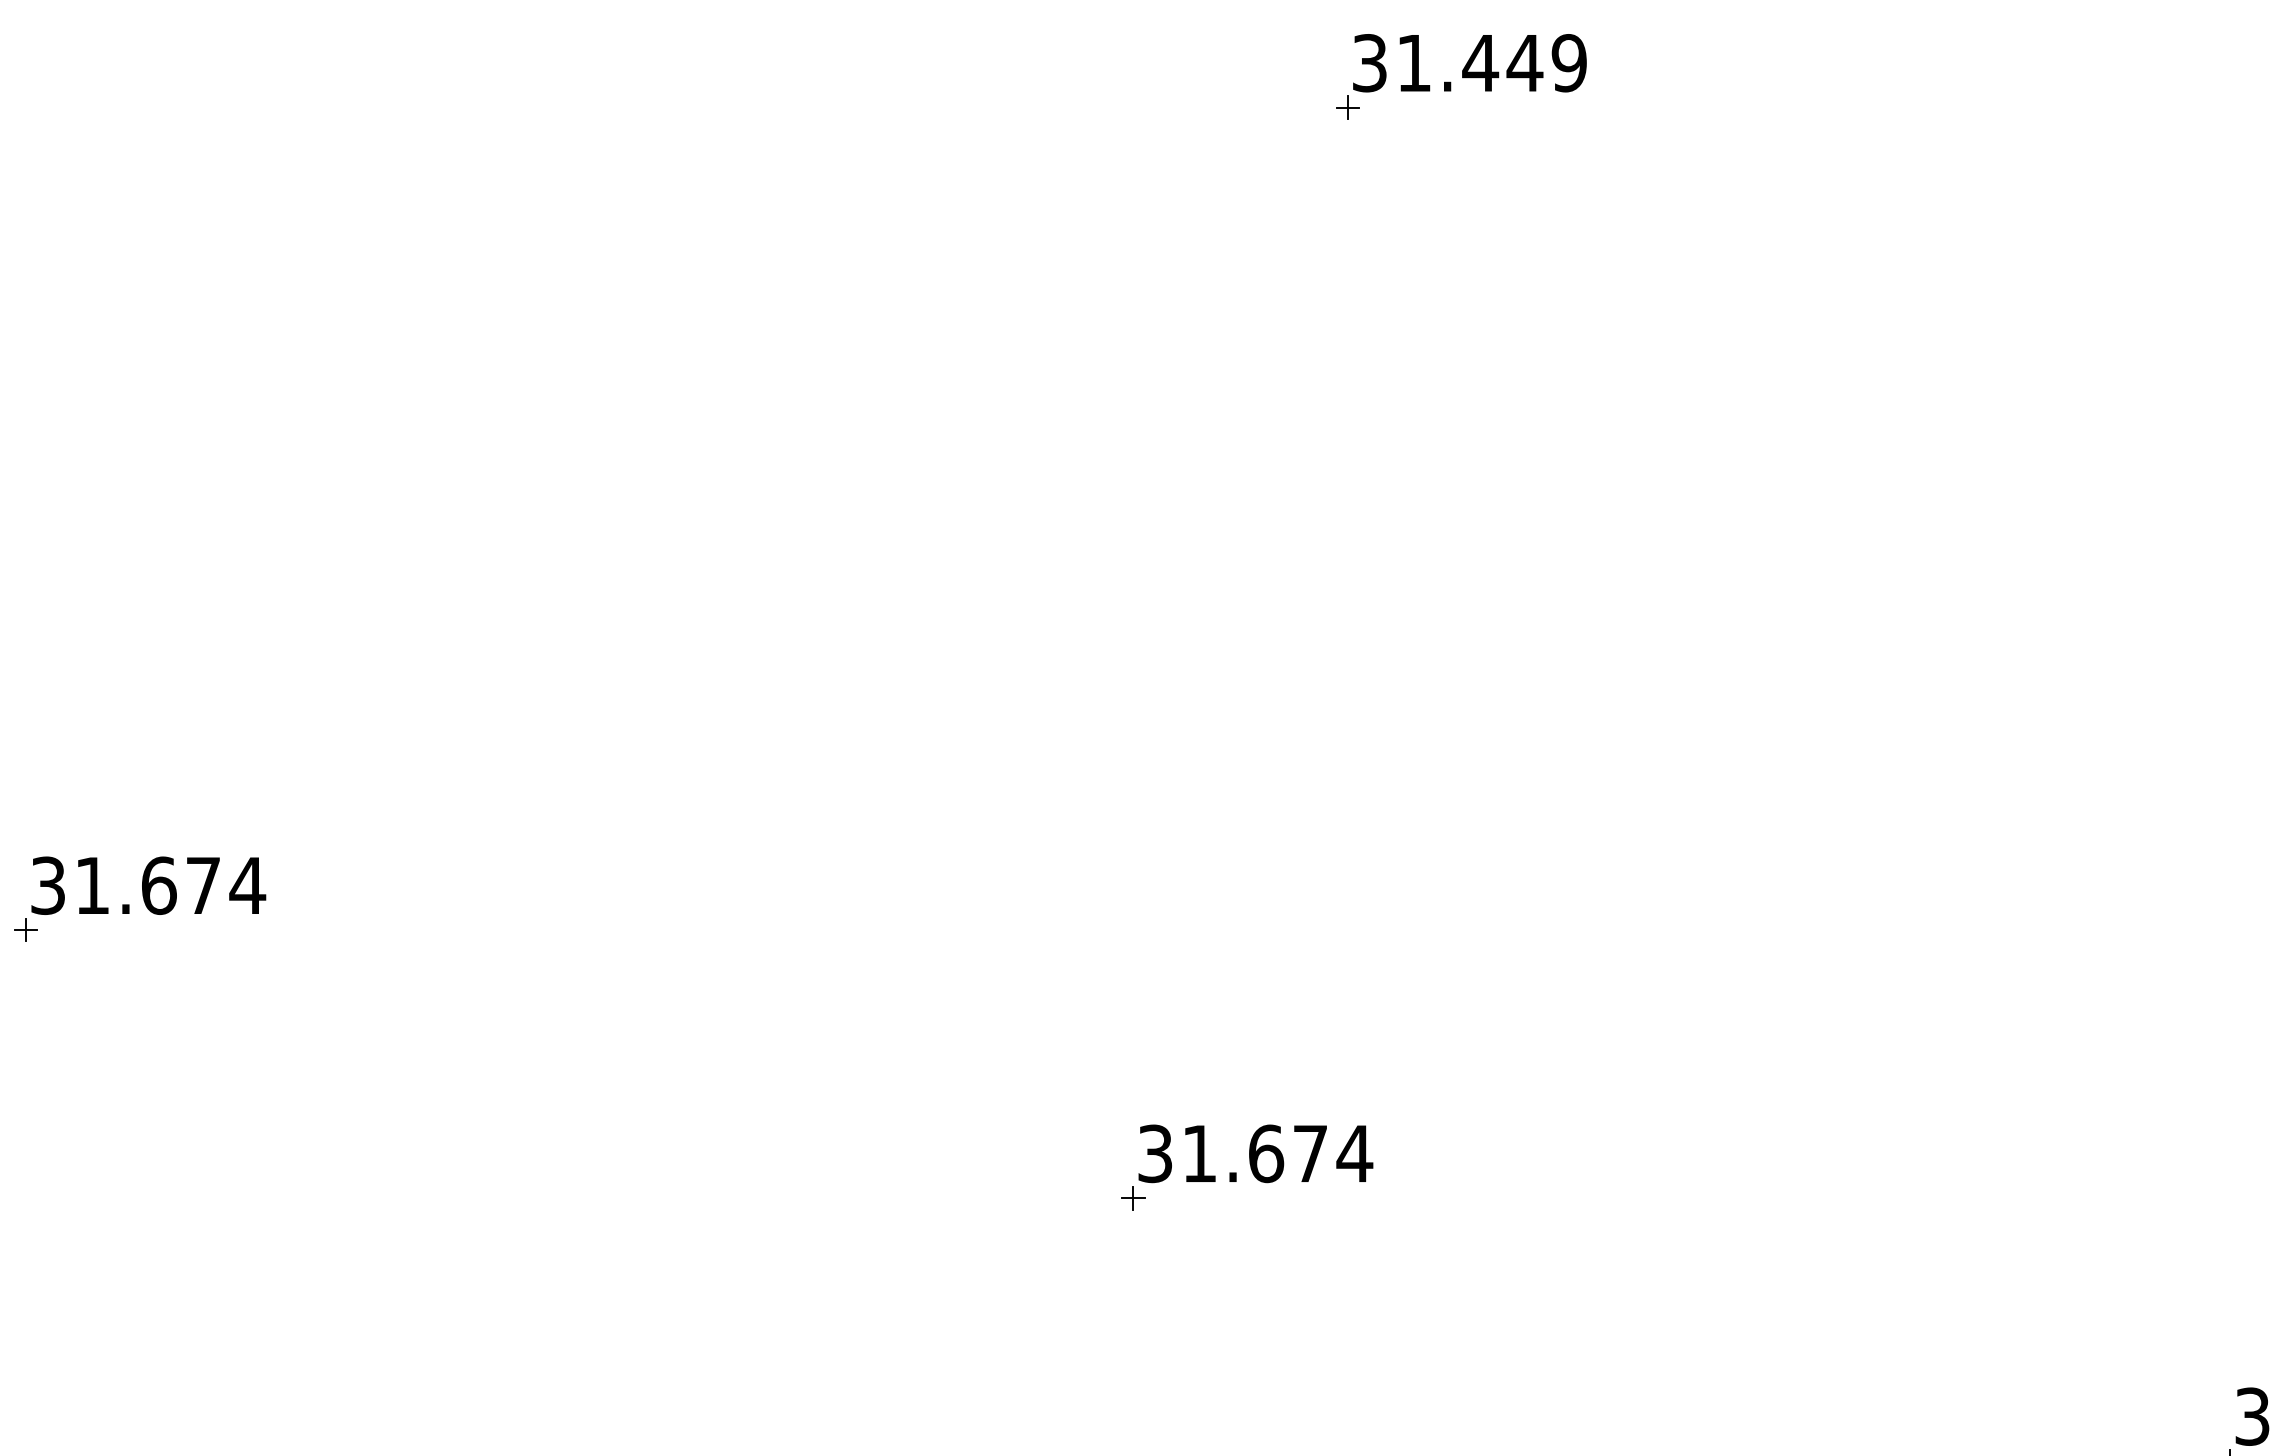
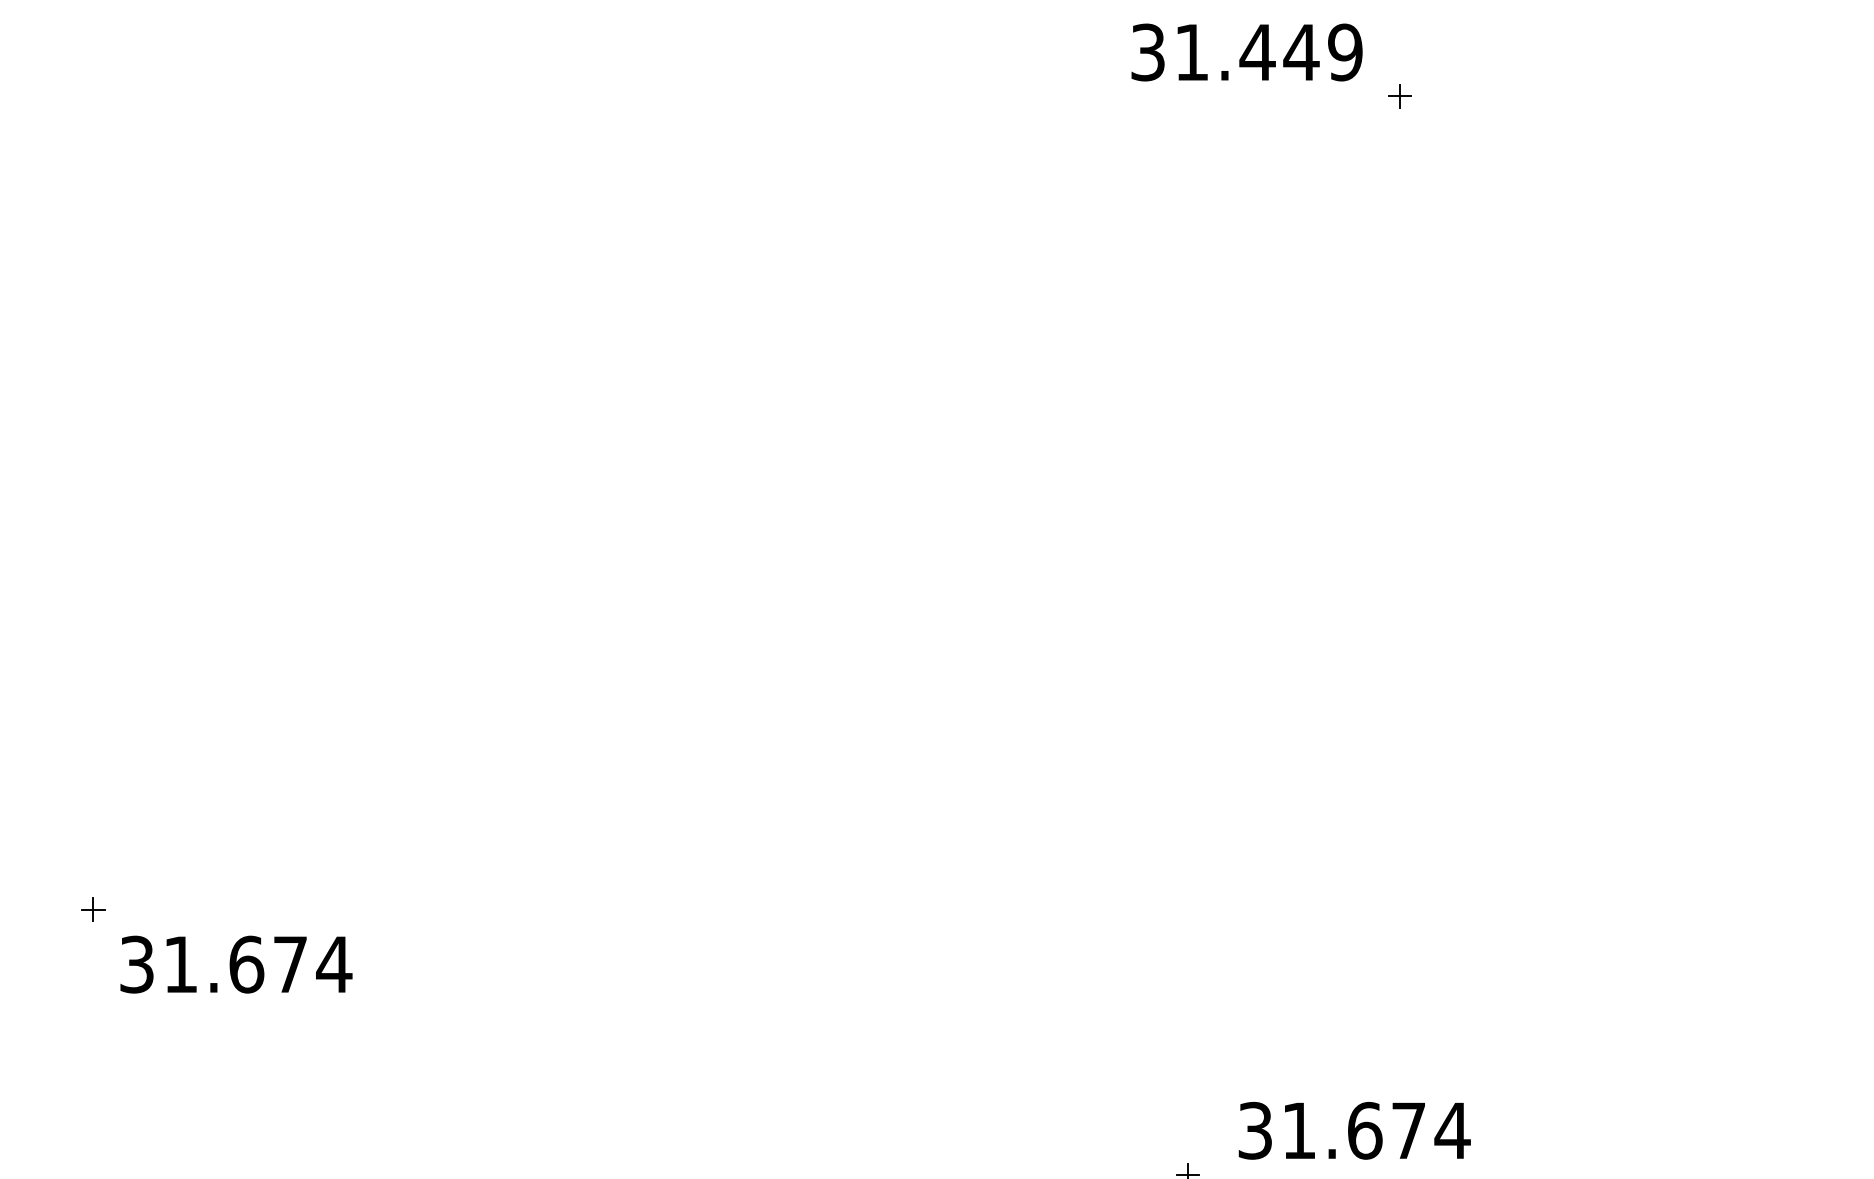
text: (1469, 63) -> (1246, 52), moved
text: (148, 885) -> (236, 964), moved
text: (1255, 1153) -> (1354, 1130), moved

